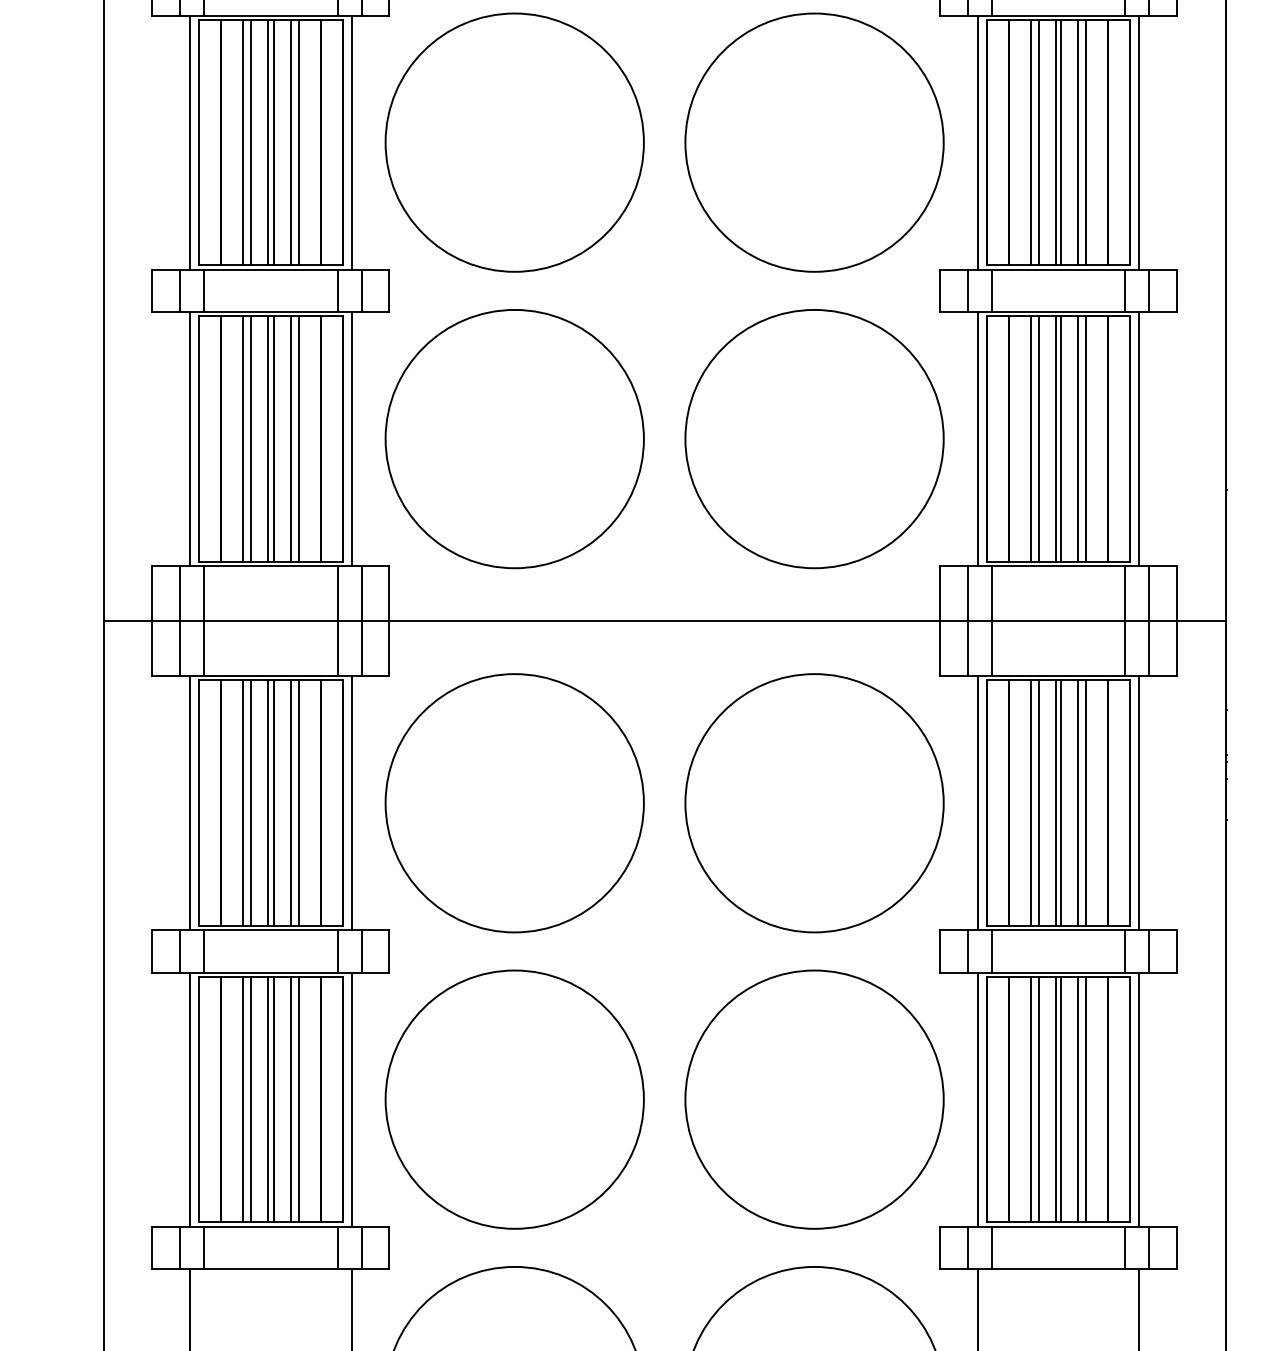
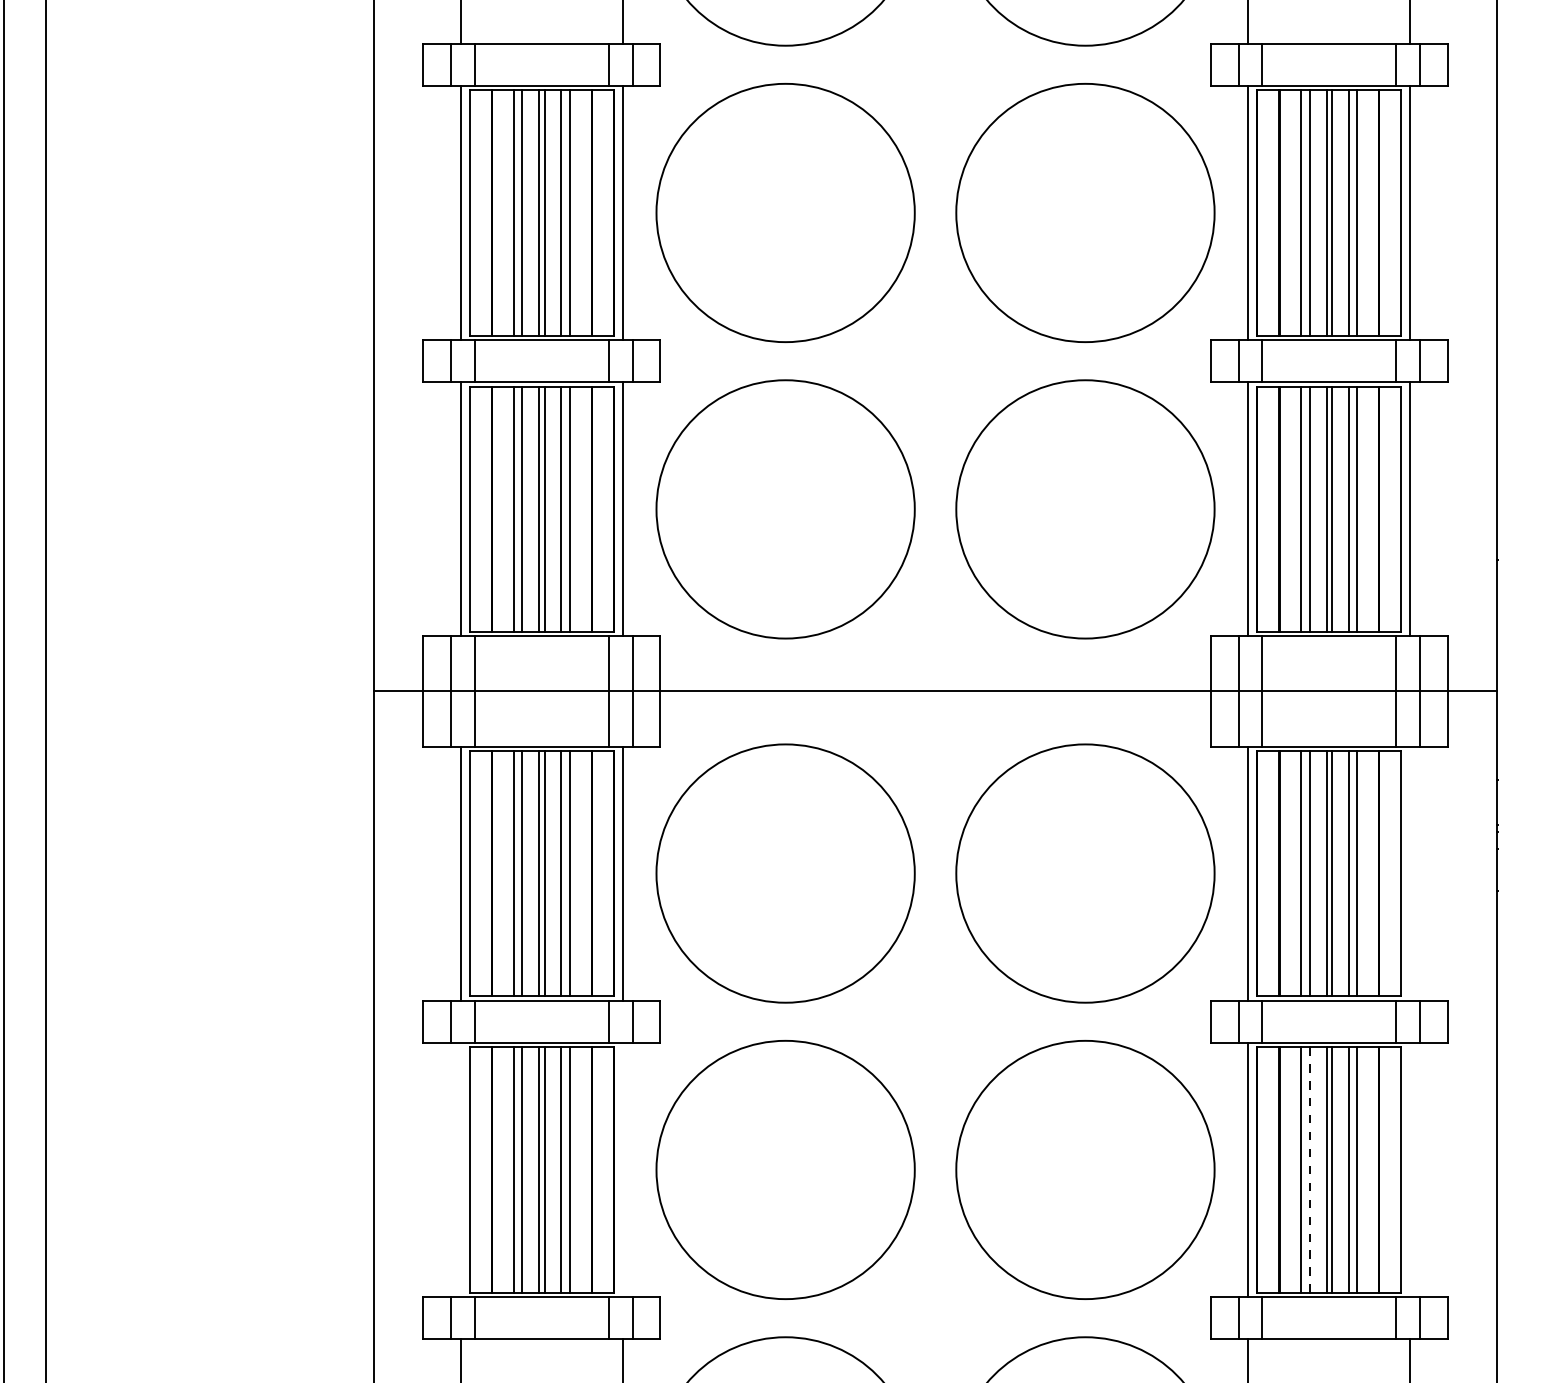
line: (1139, 803) -> (1410, 873), removed
line: (189, 1099) -> (460, 1169), removed
line: (351, 1099) -> (622, 1169), removed
line: (1038, 1099) -> (1309, 1169), solid -> dashed
line: (1139, 1099) -> (1410, 1169), removed

